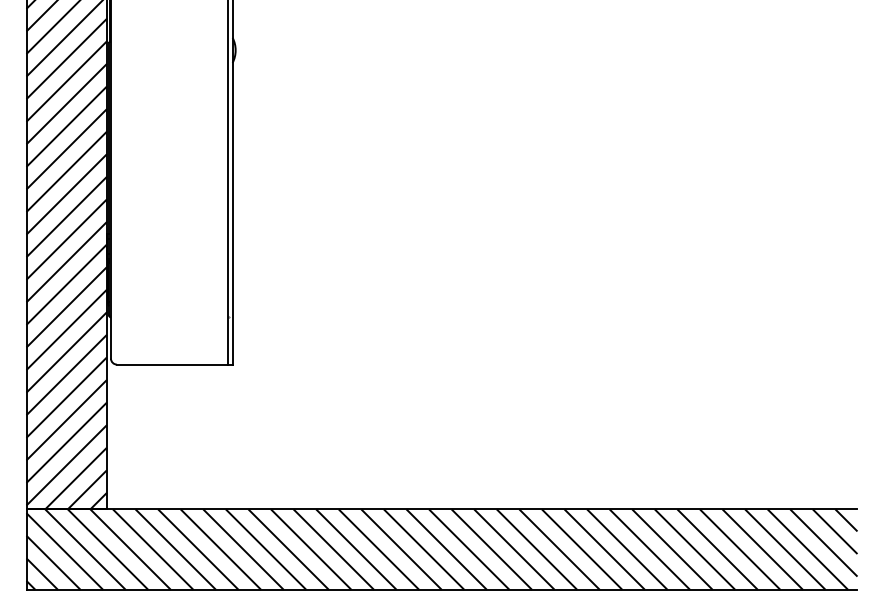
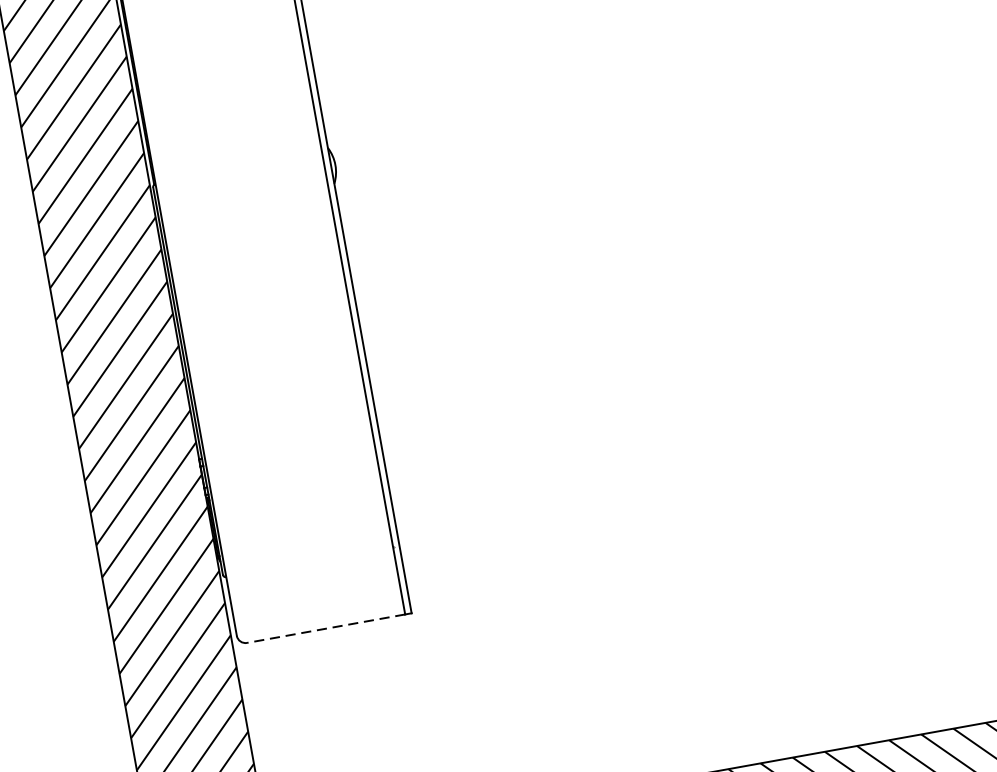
line: (172, 364) -> (325, 628), solid -> dashed

